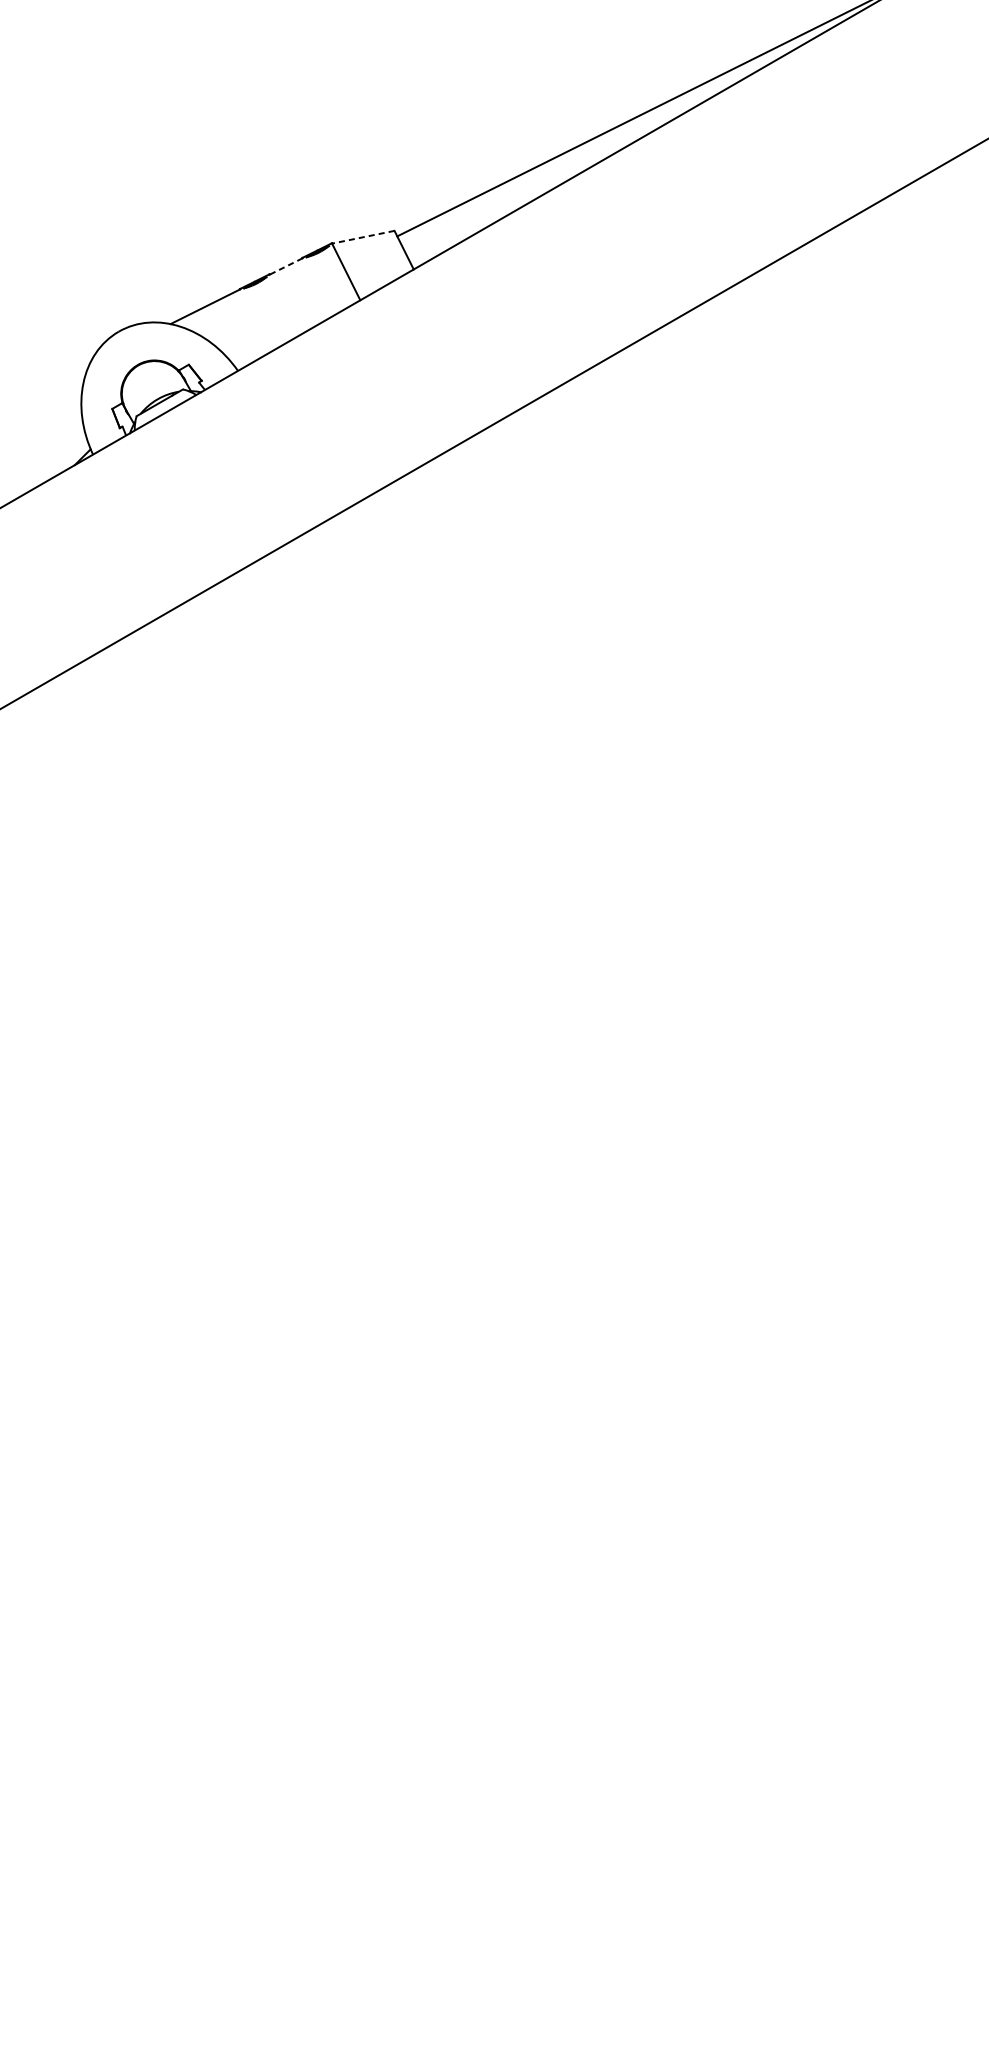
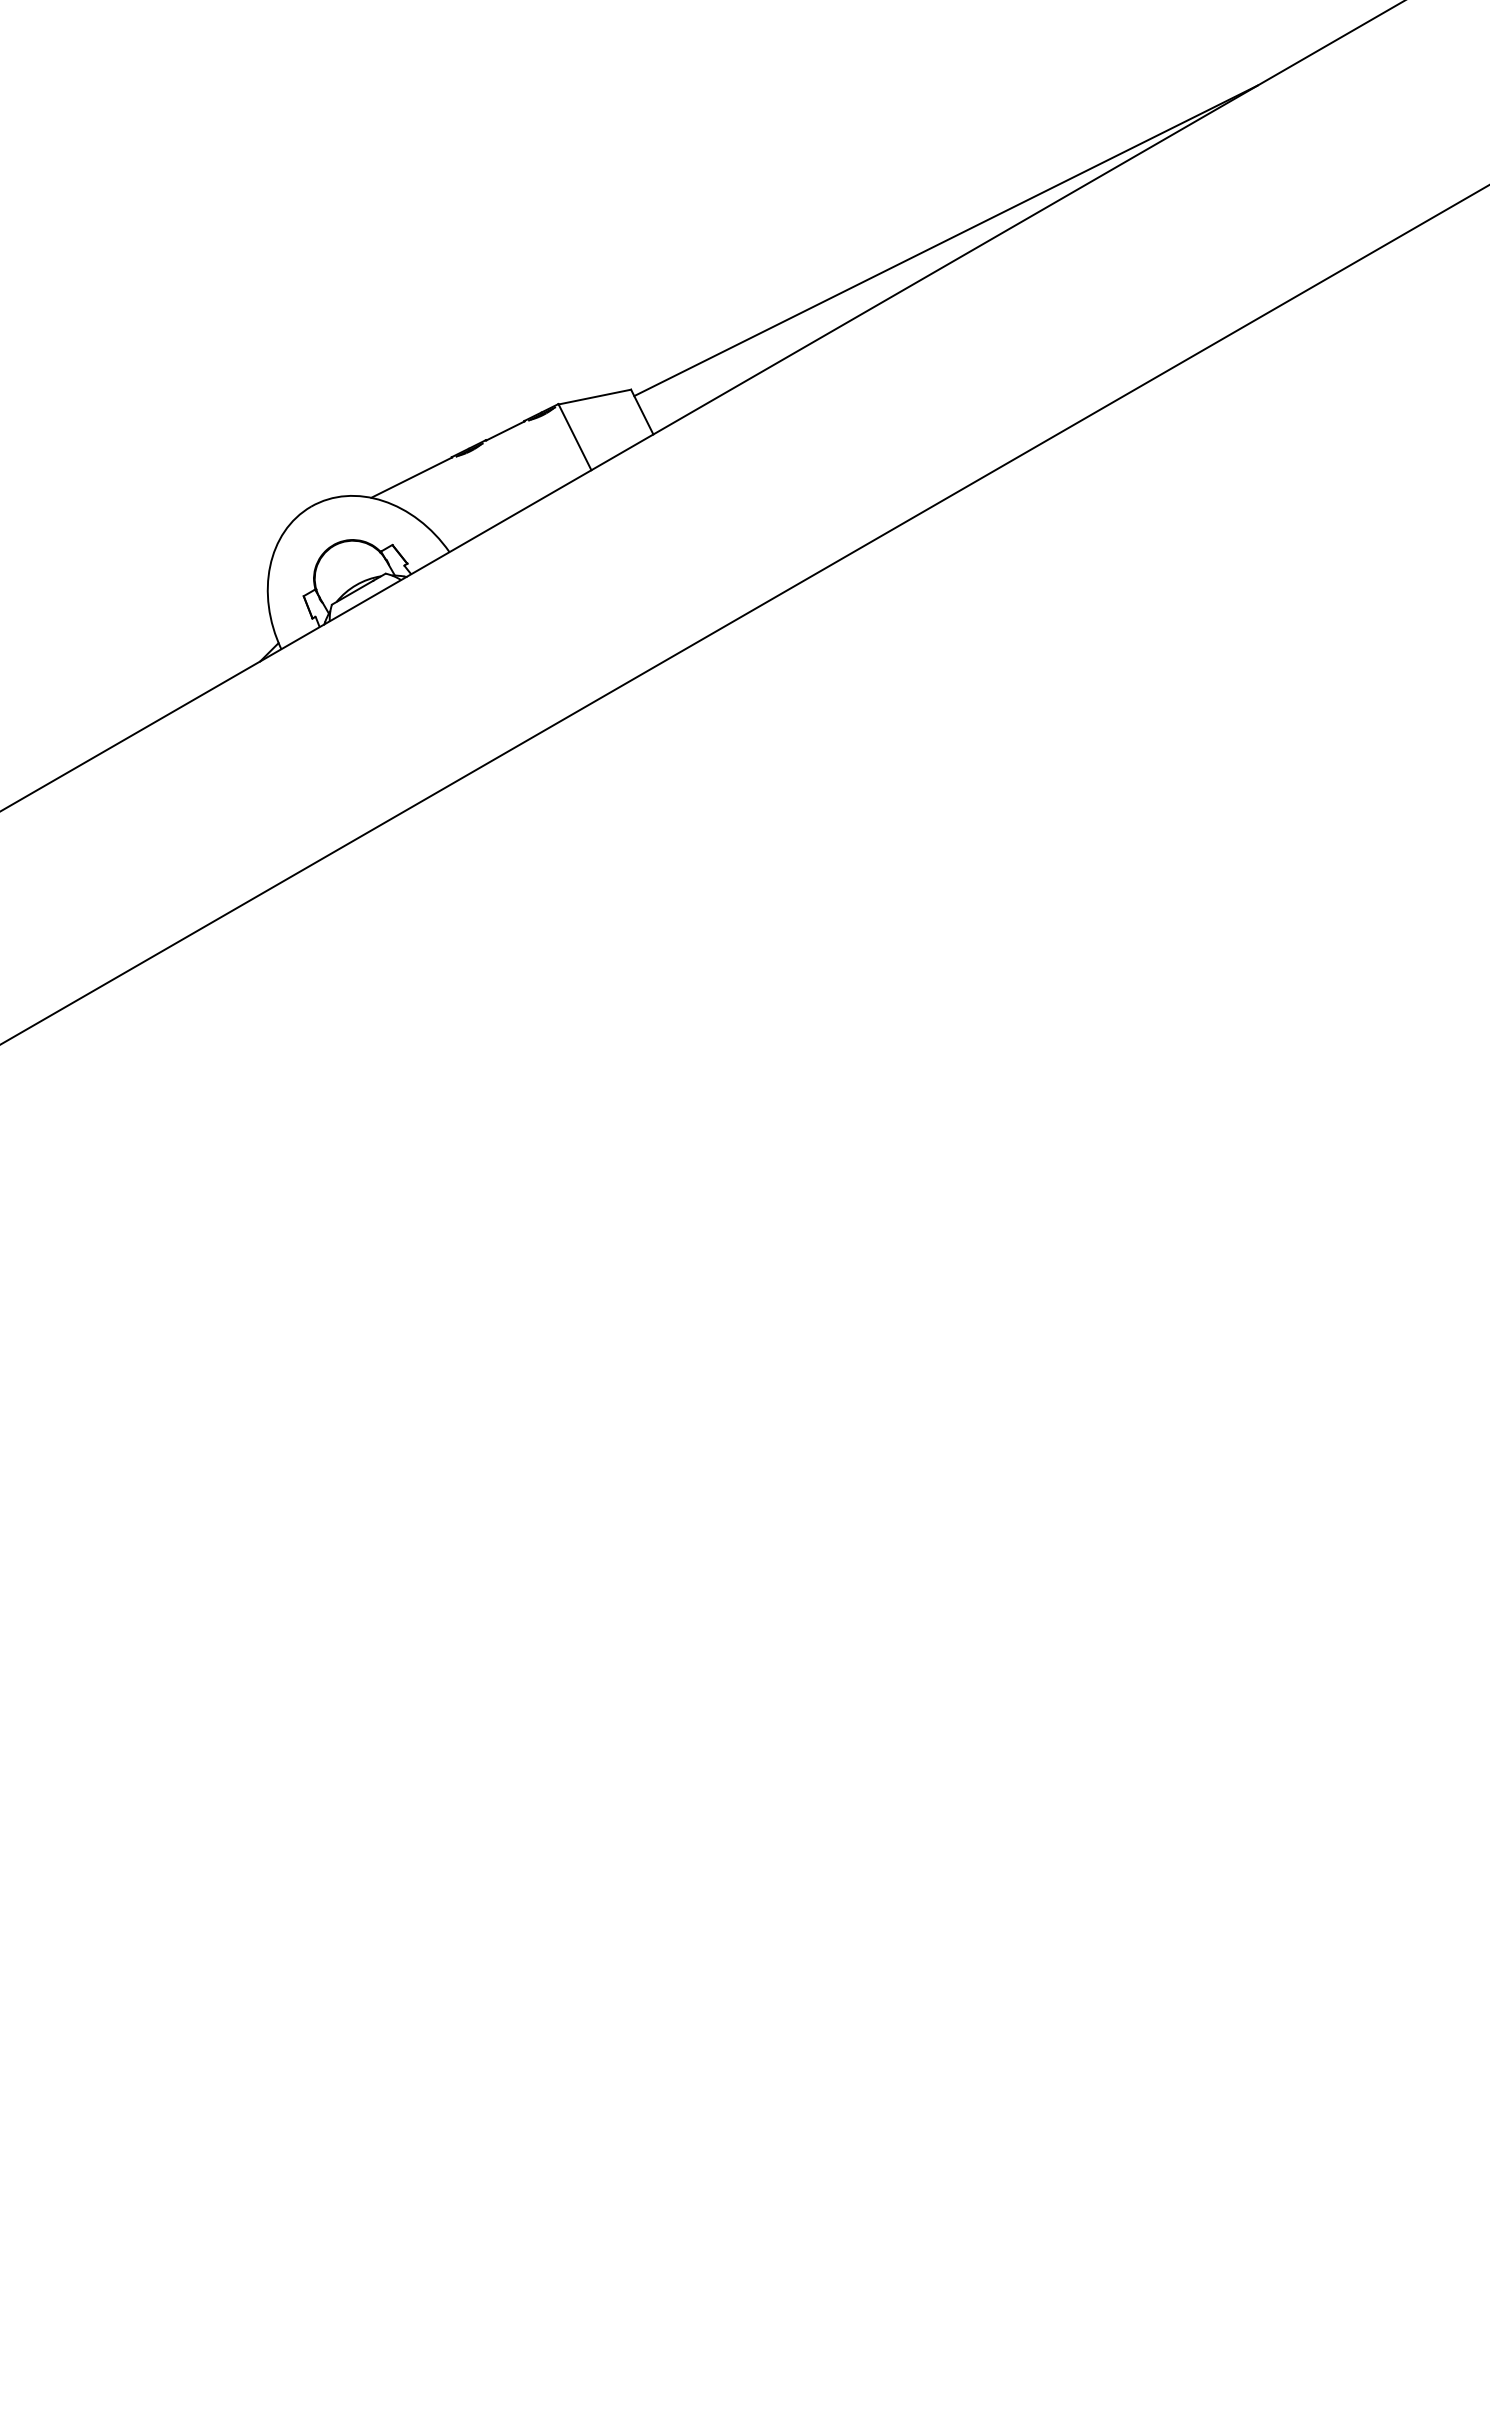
line: (362, 237) -> (594, 397), dashed -> solid
line: (285, 266) -> (504, 431), dashed -> solid

